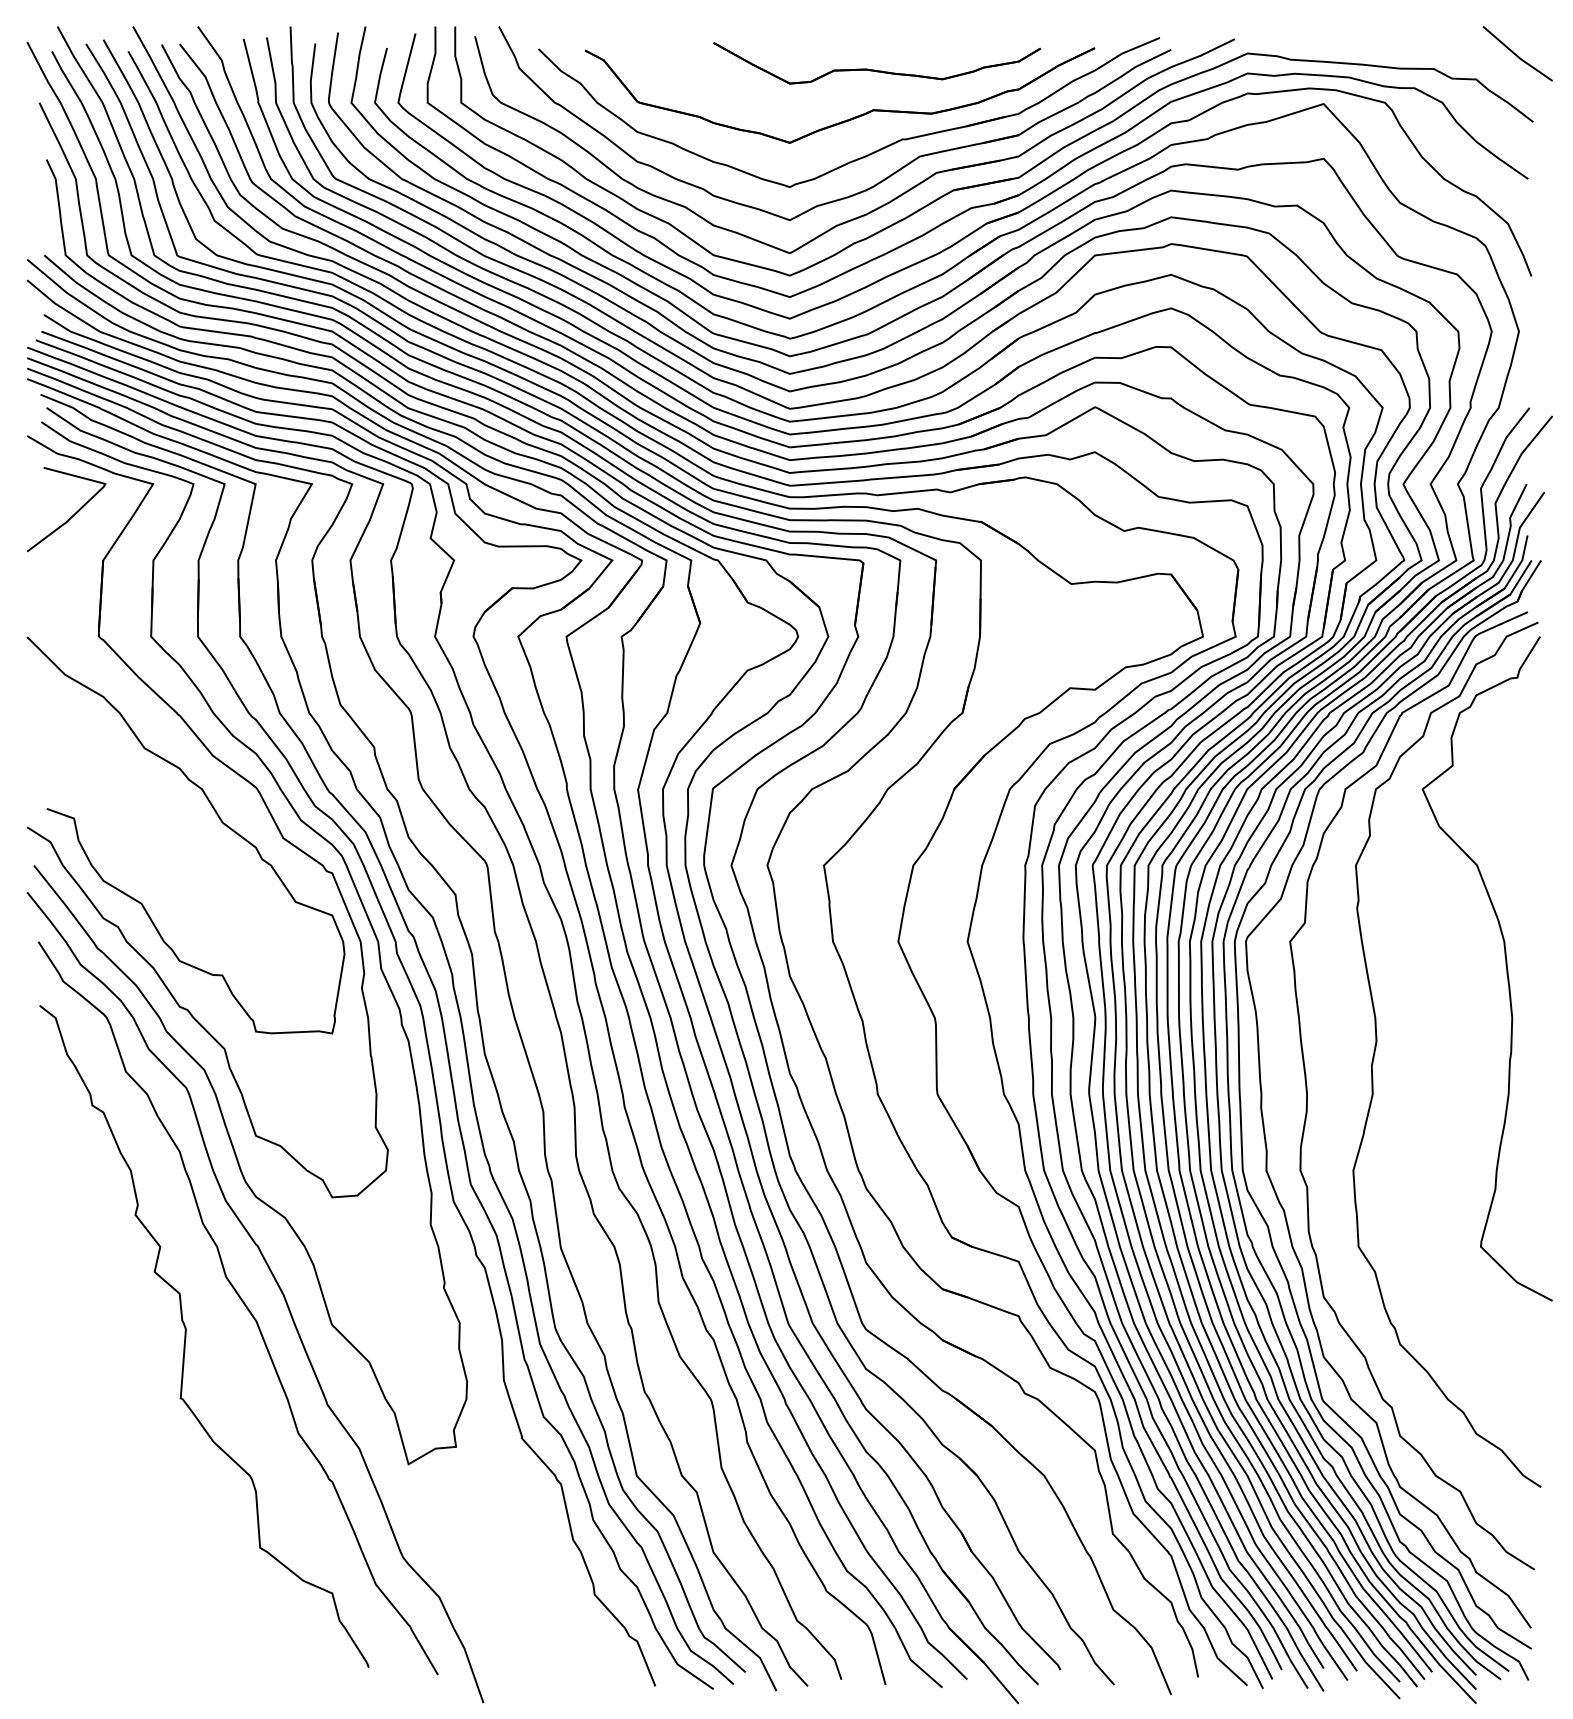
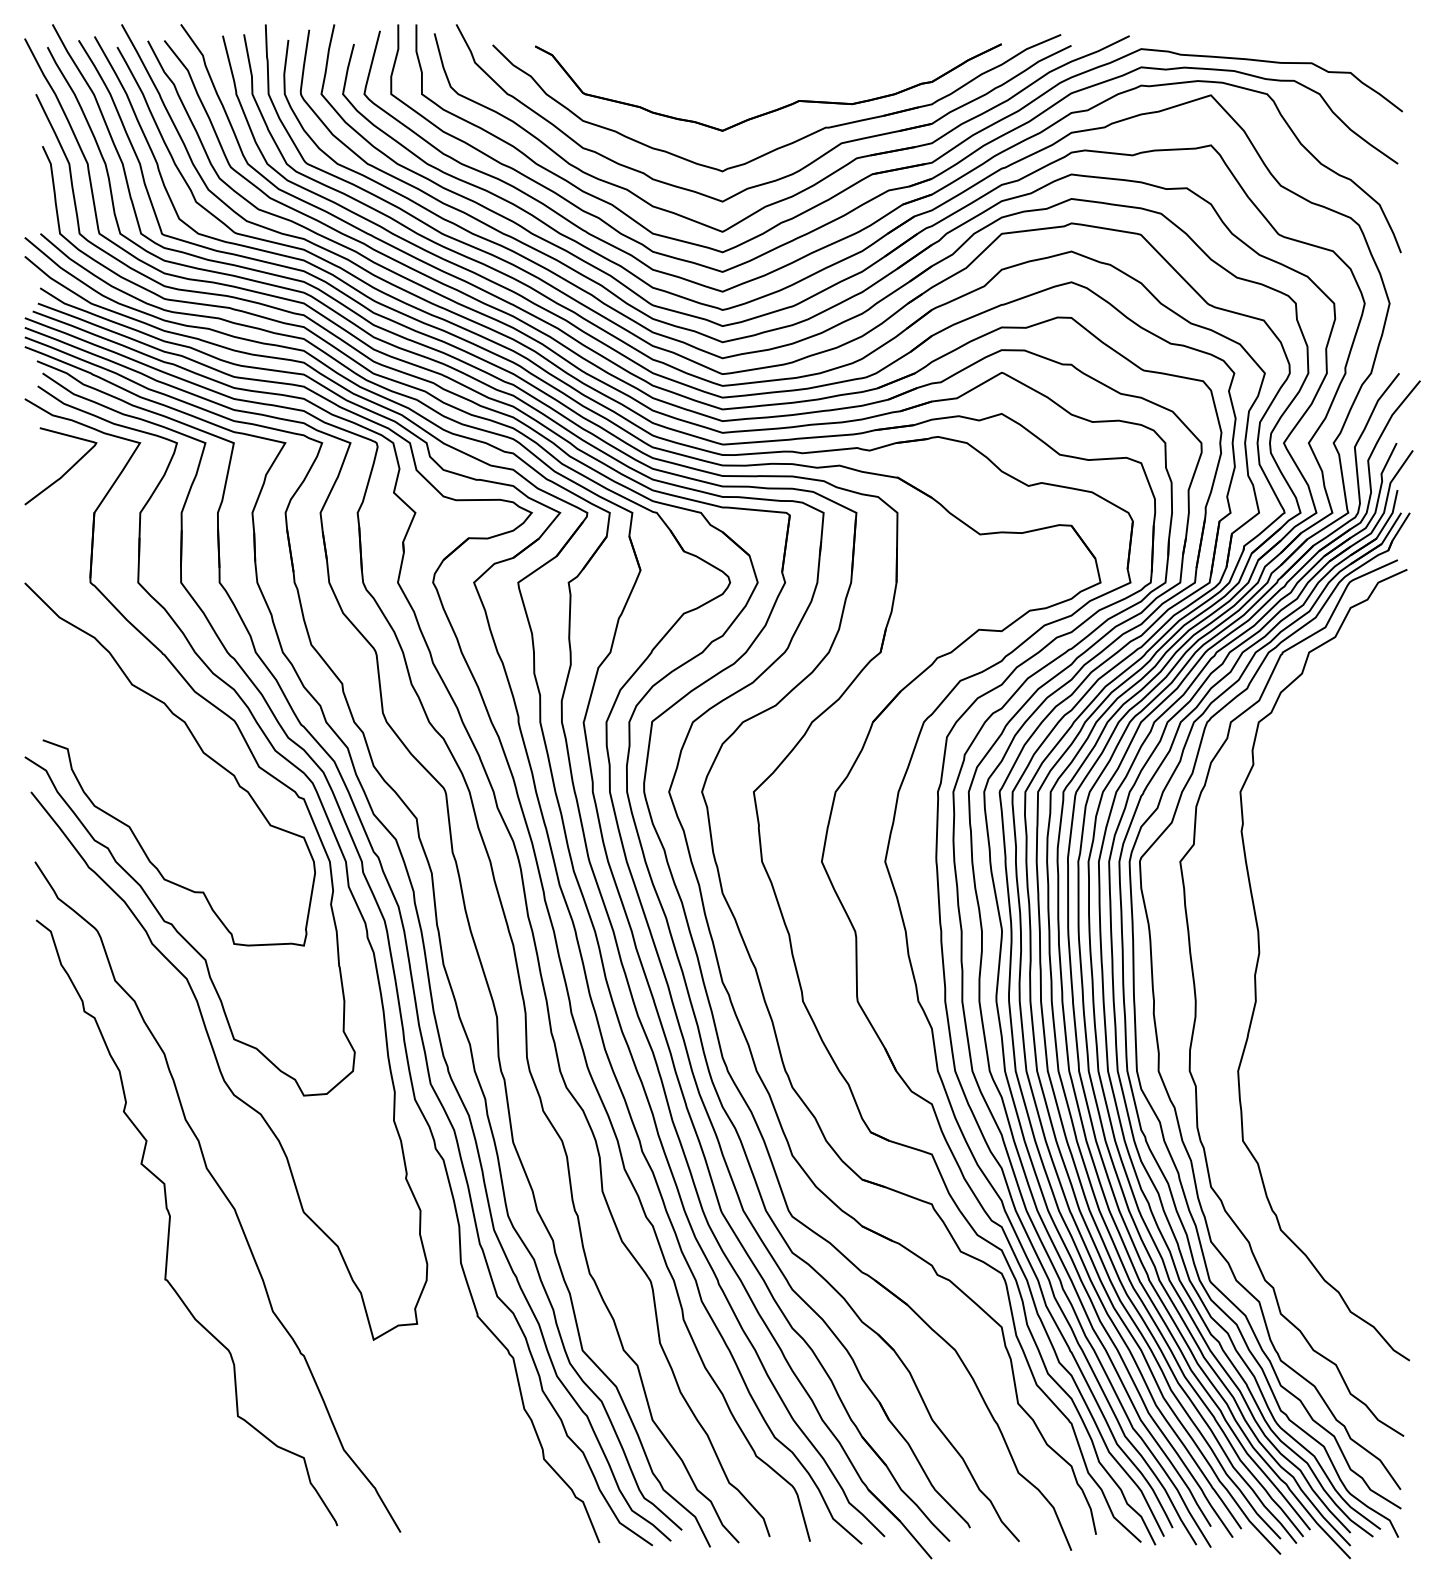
line: (1516, 53) -> (1387, 49), removed
part: (873, 69) -> (799, 63), removed
curve: (1505, 968) -> (1377, 886), removed
curve: (277, 1285) -> (253, 1176), removed

